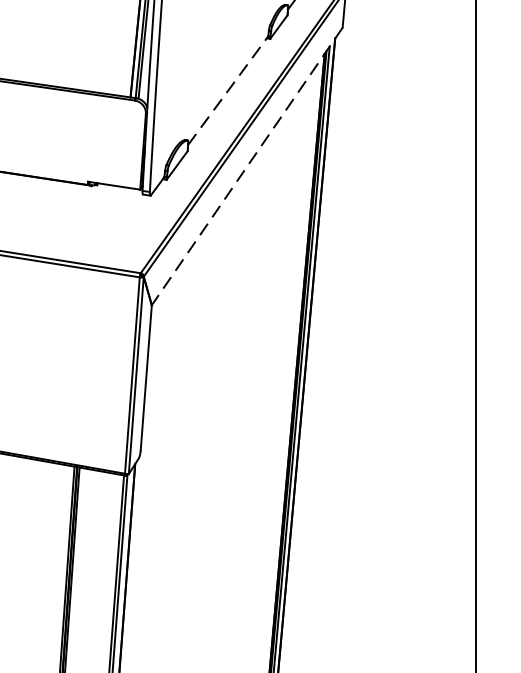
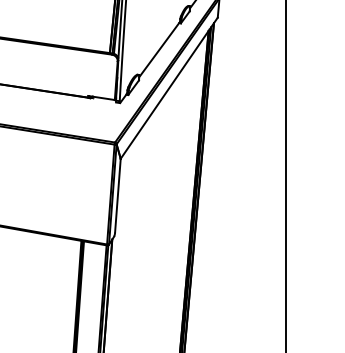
line: (228, 90) -> (159, 49), dashed -> solid
line: (247, 167) -> (169, 88), dashed -> solid

